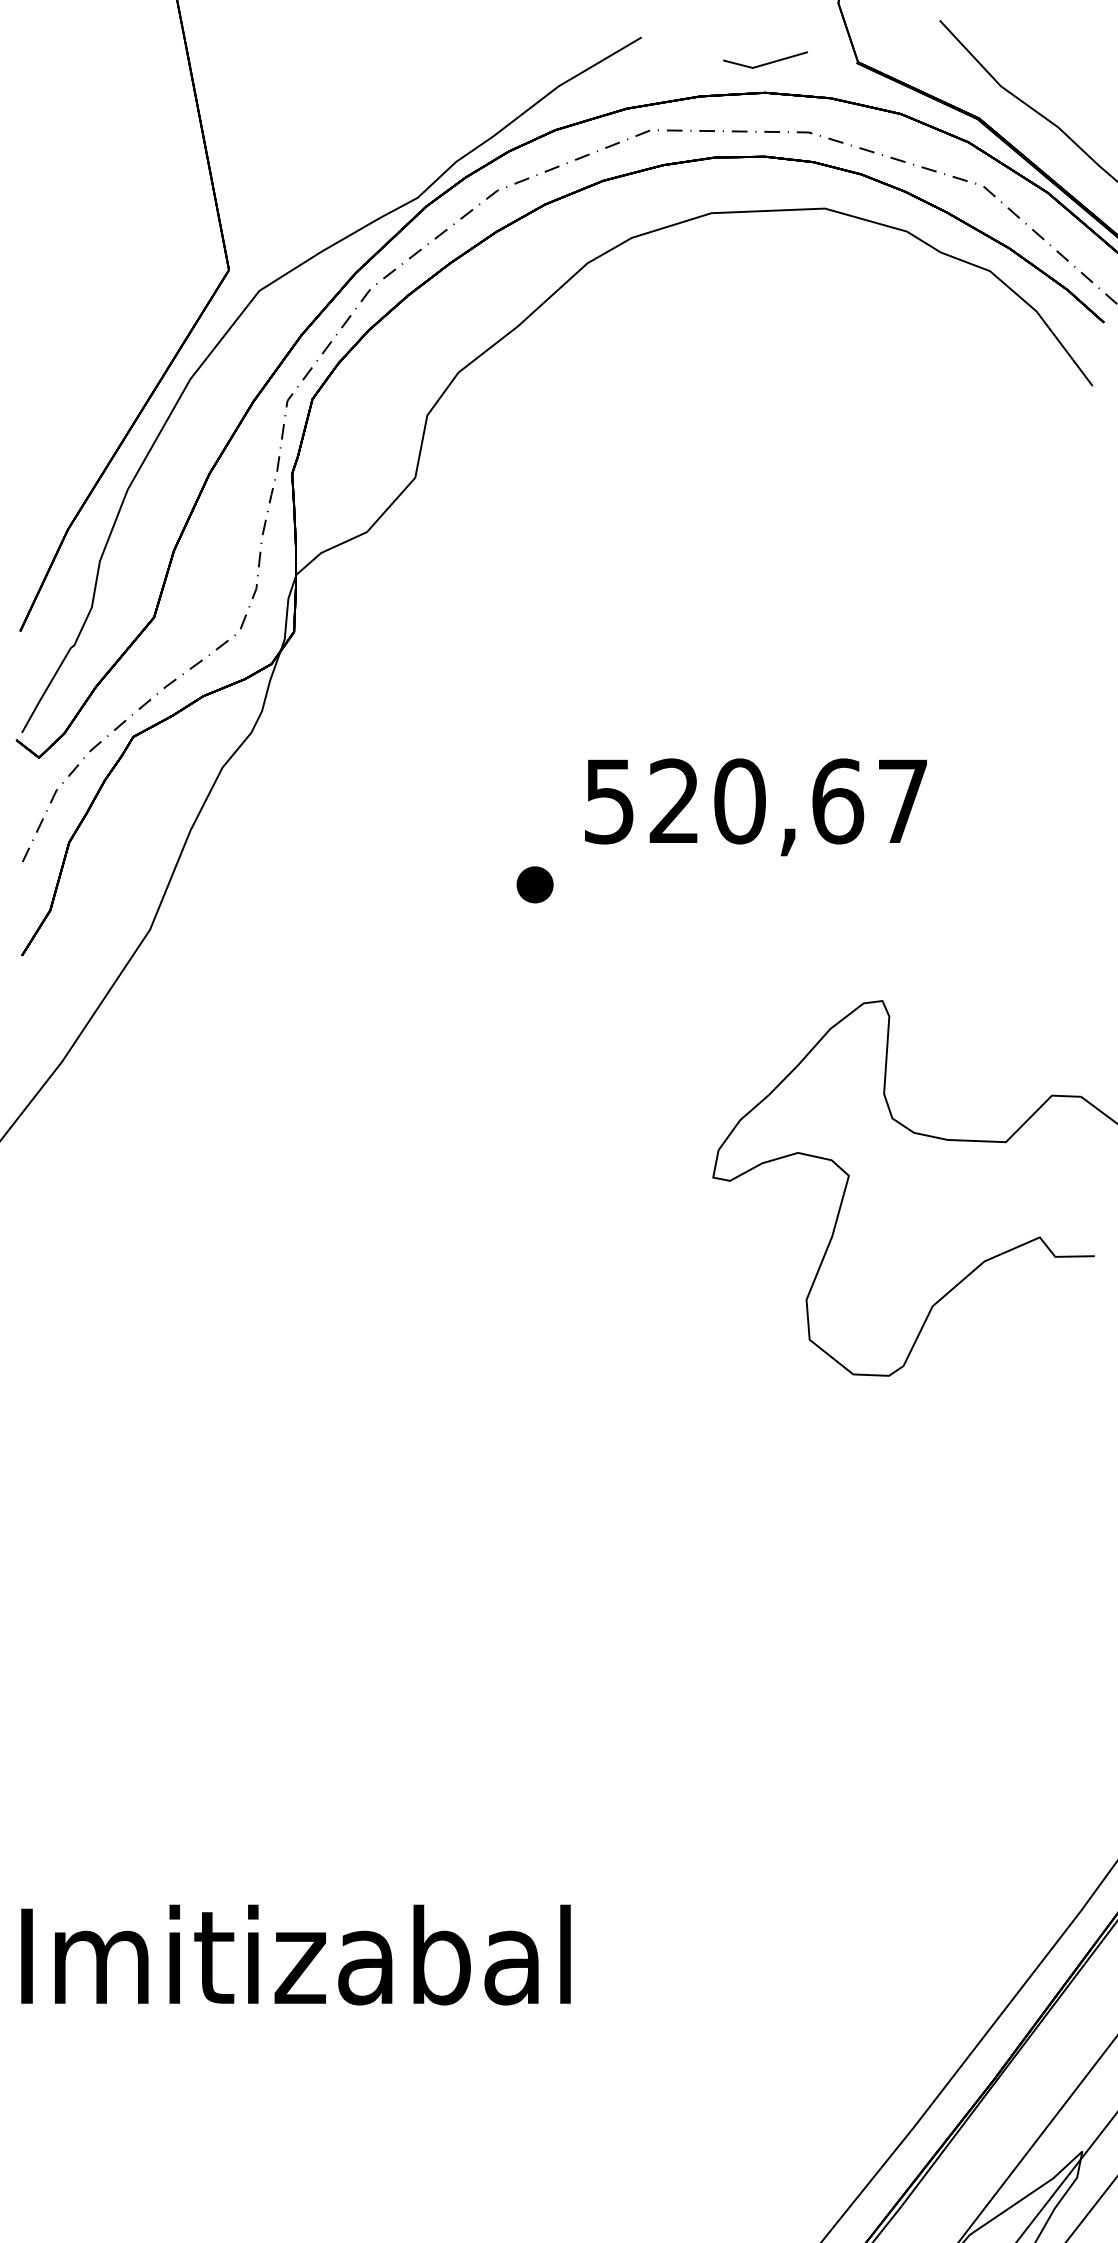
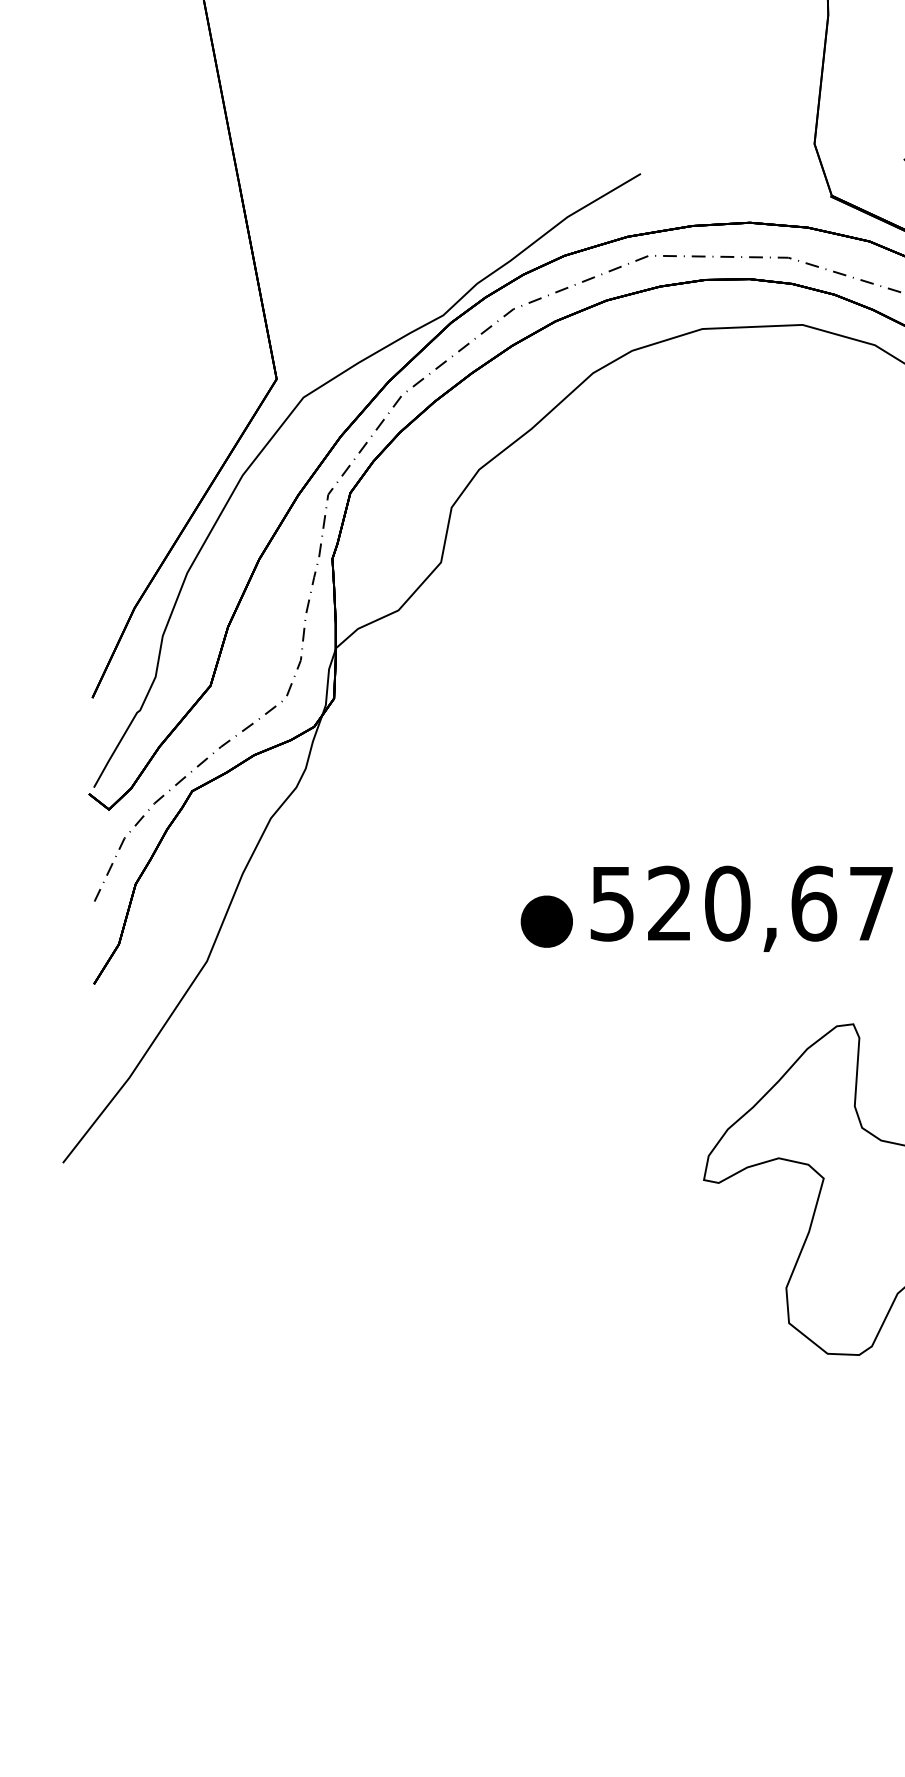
line: (767, 62) -> (751, 196), removed
text: (755, 807) -> (741, 909), moved
part: (534, 884) -> (546, 921), size x1.6

